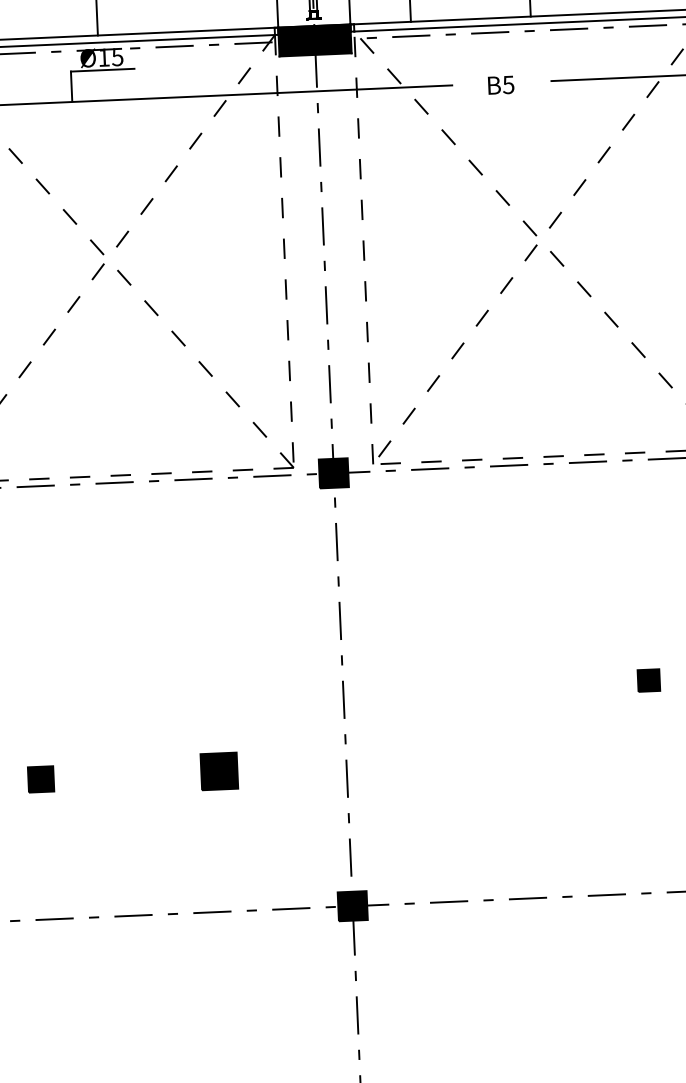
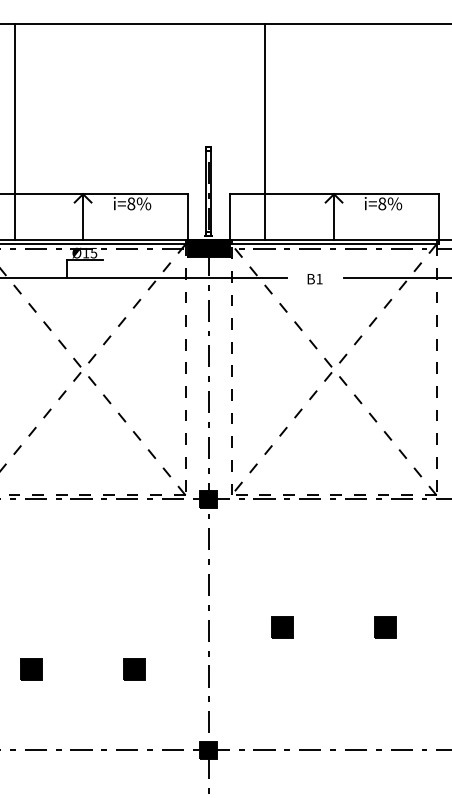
text: (508, 85) -> (319, 279), B5 -> B1
part: (648, 680) -> (385, 627), size x1.67
part: (470, 688) -> (282, 627), added
part: (41, 779) -> (31, 669), size x1.43

